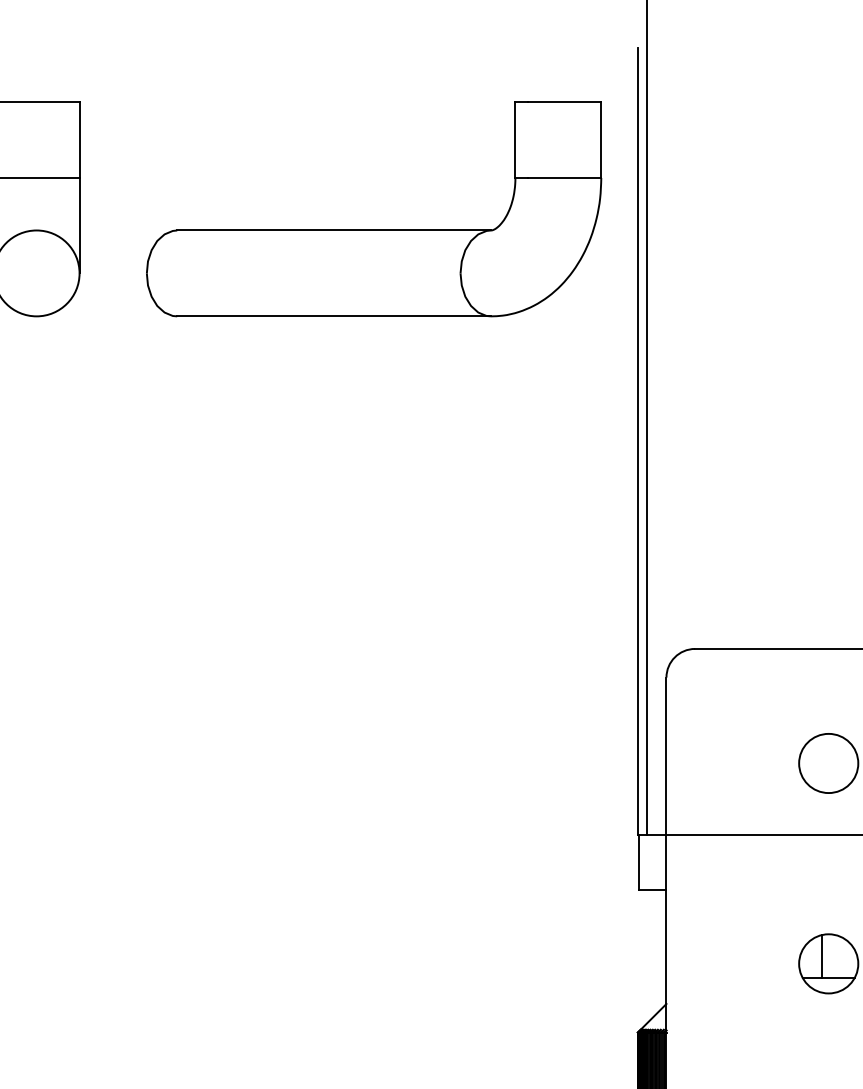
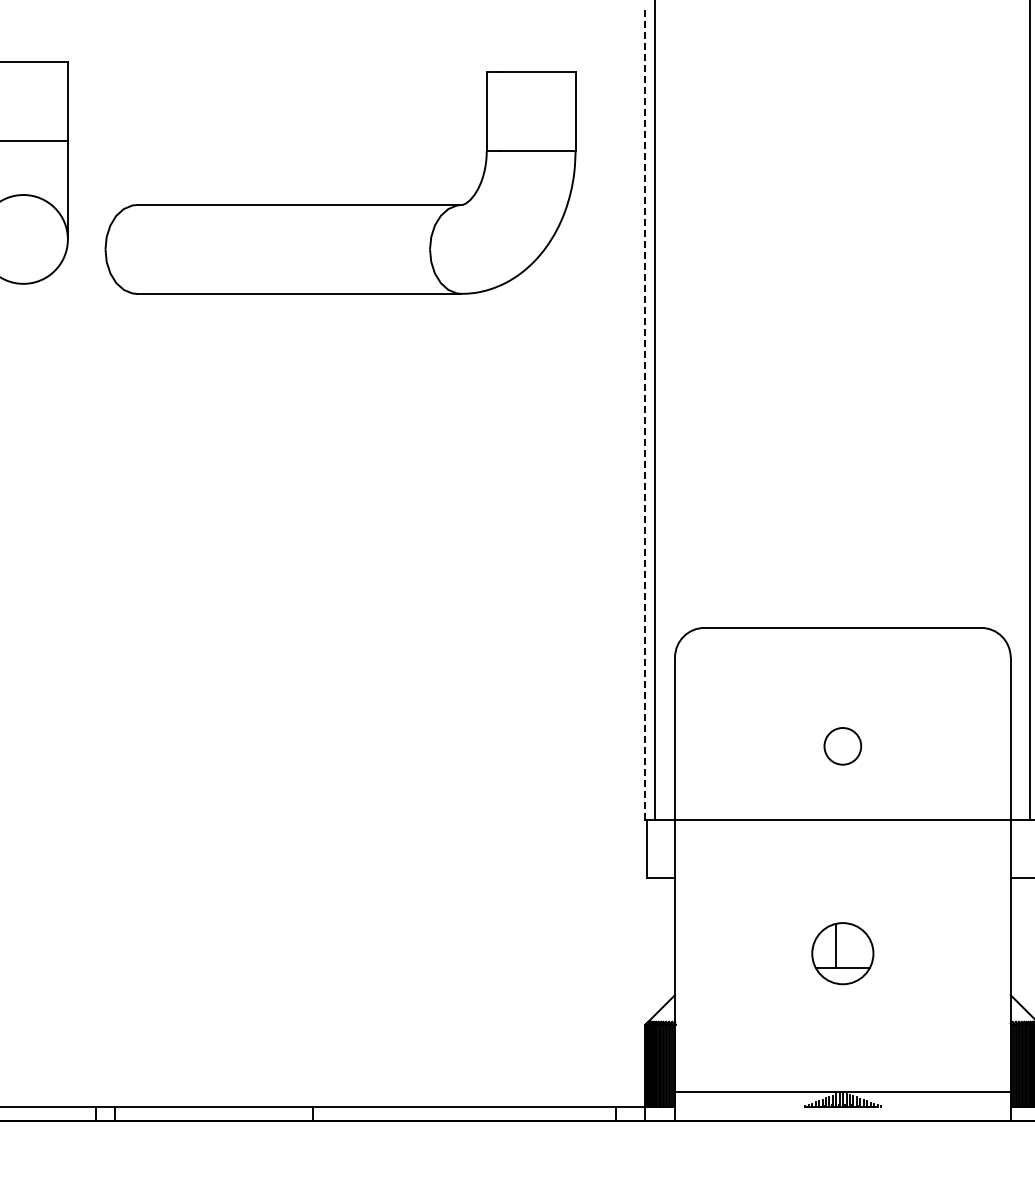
part: (374, 229) -> (340, 204), moved
line: (637, 440) -> (645, 412), solid -> dashed
circle: (828, 762) -> (842, 745), size x0.6

